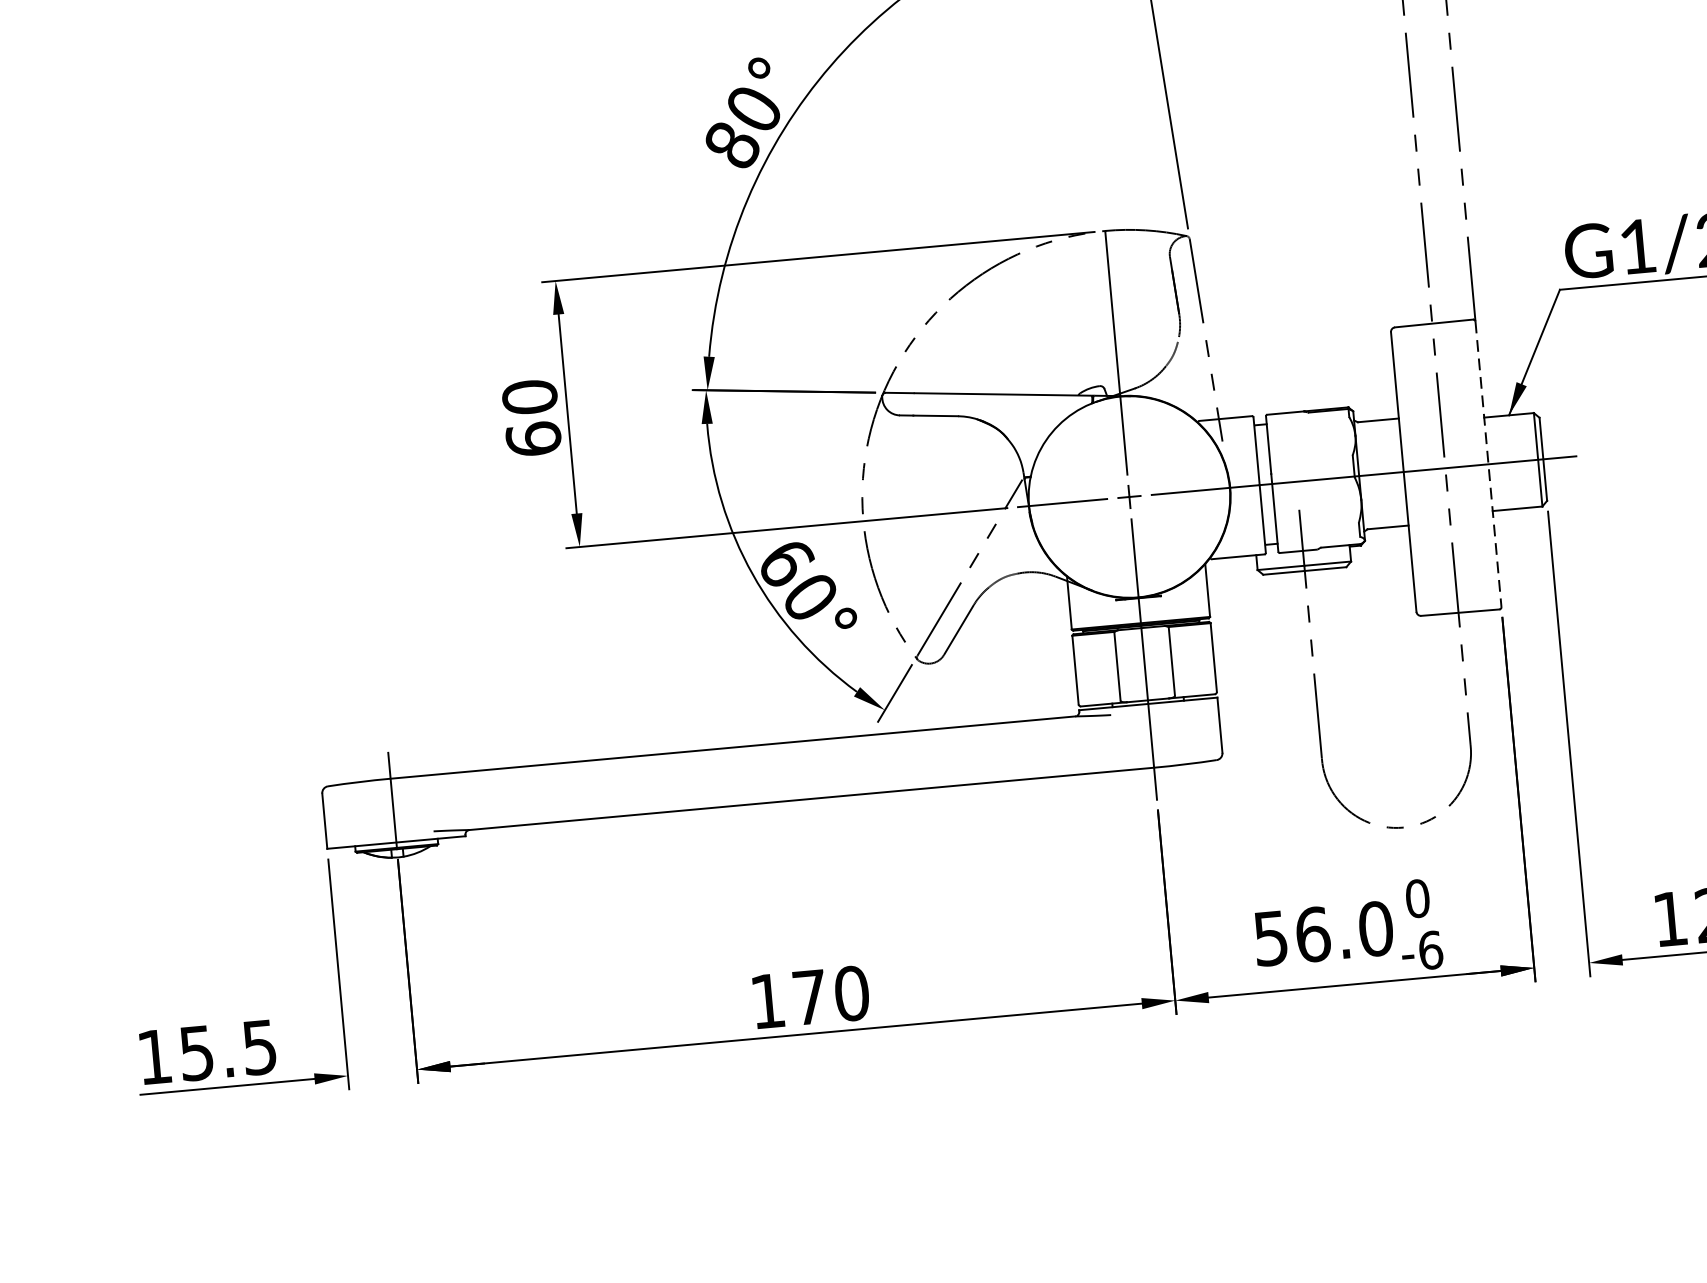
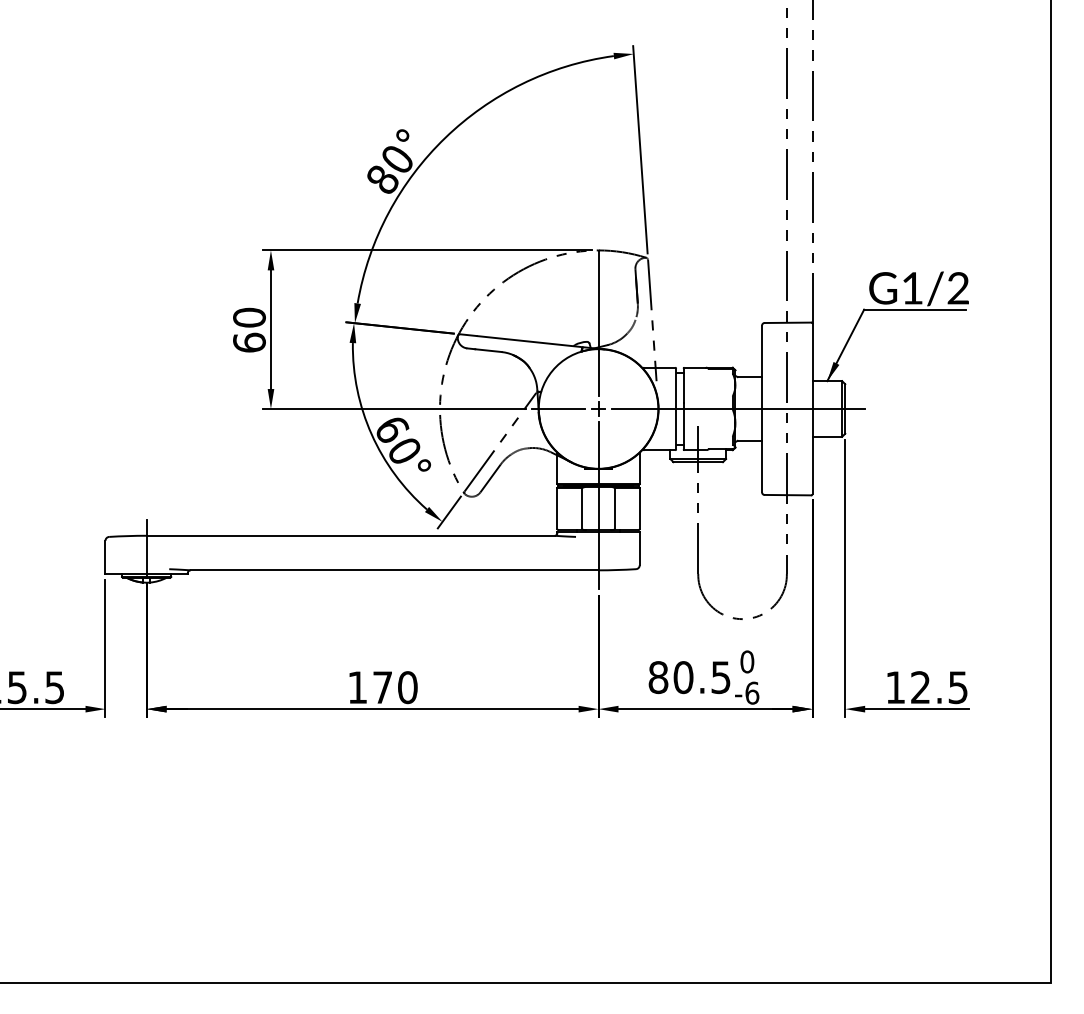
line: (1488, 465) -> (812, 409), dashed -> solid
text: (1323, 933) -> (689, 677), 56.0 -> 80.5

